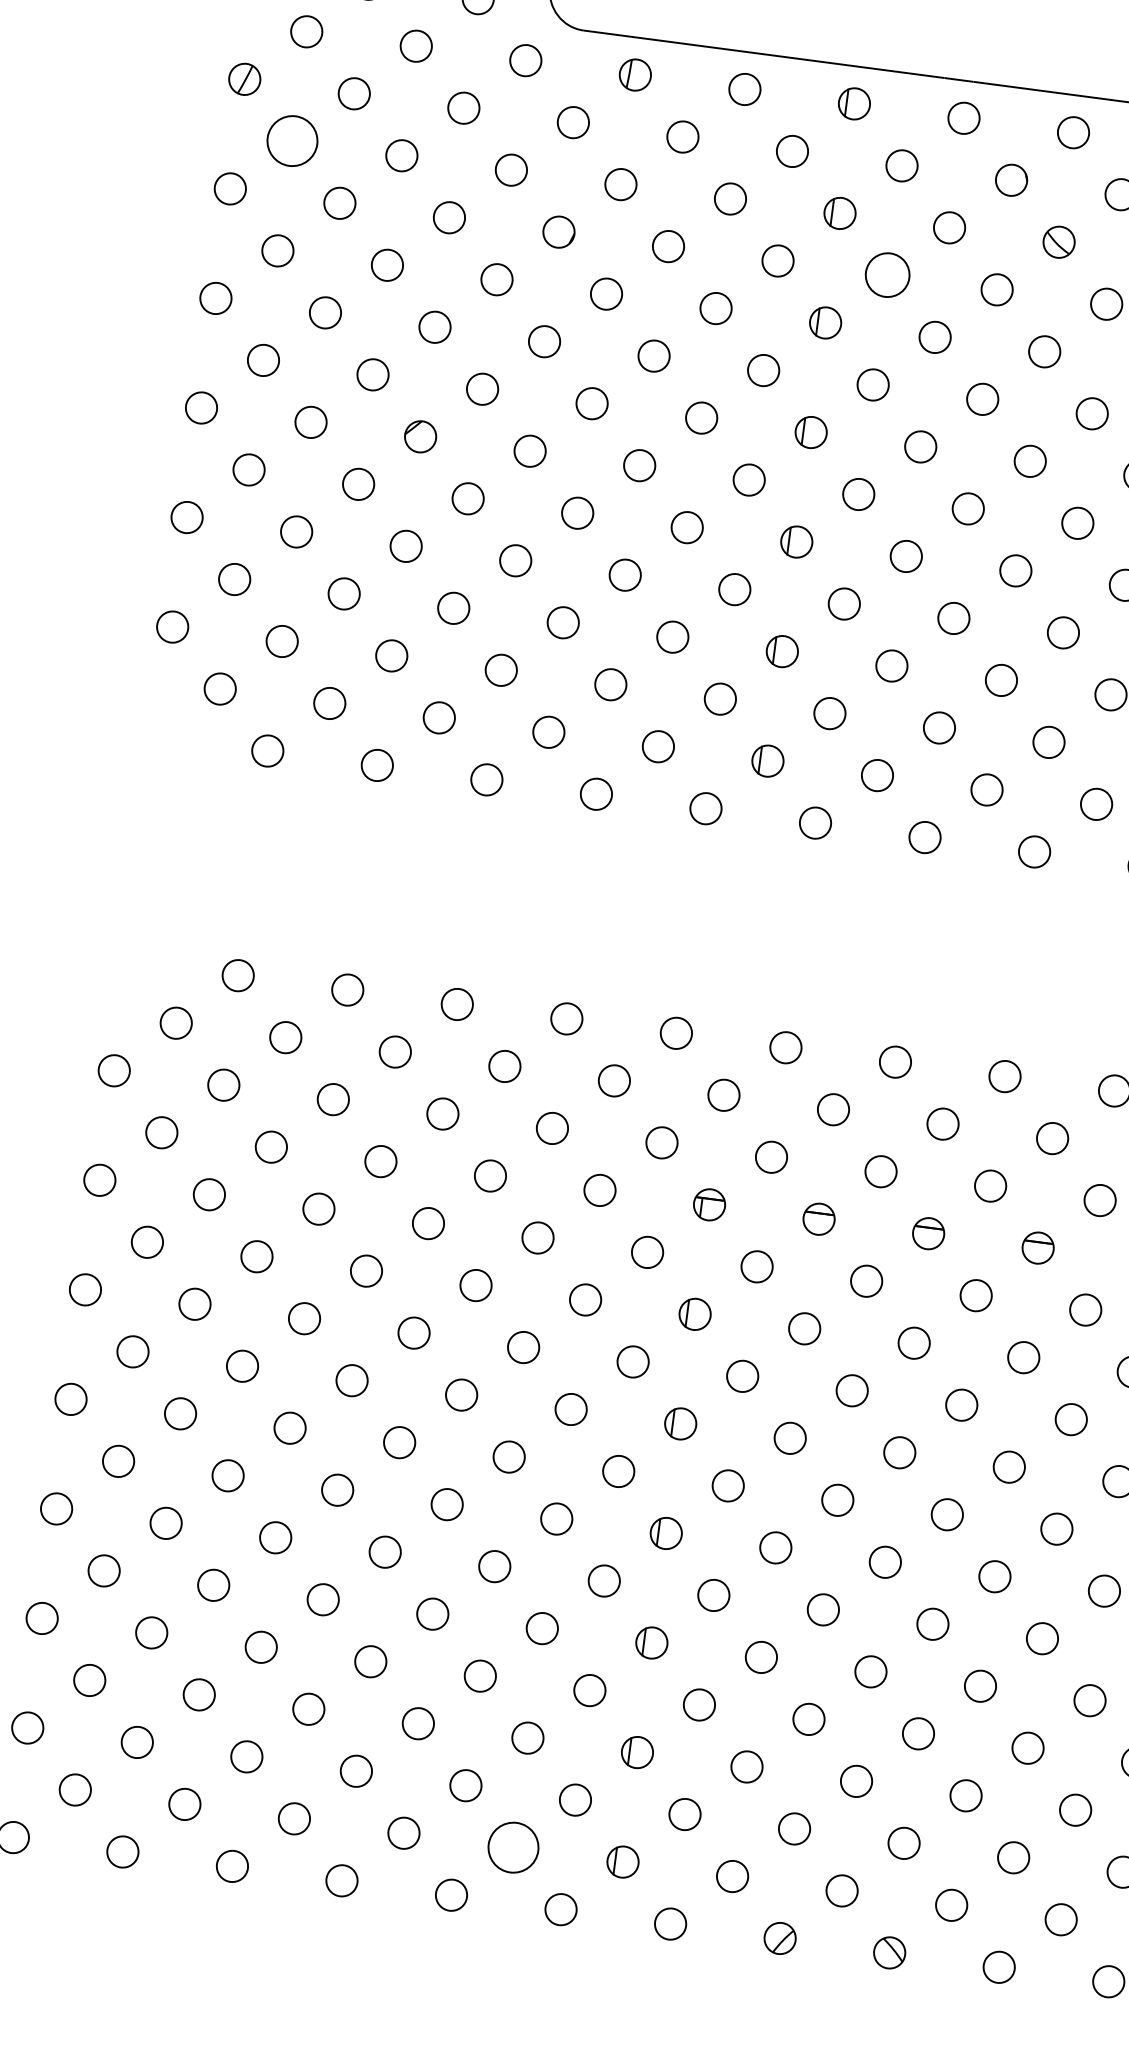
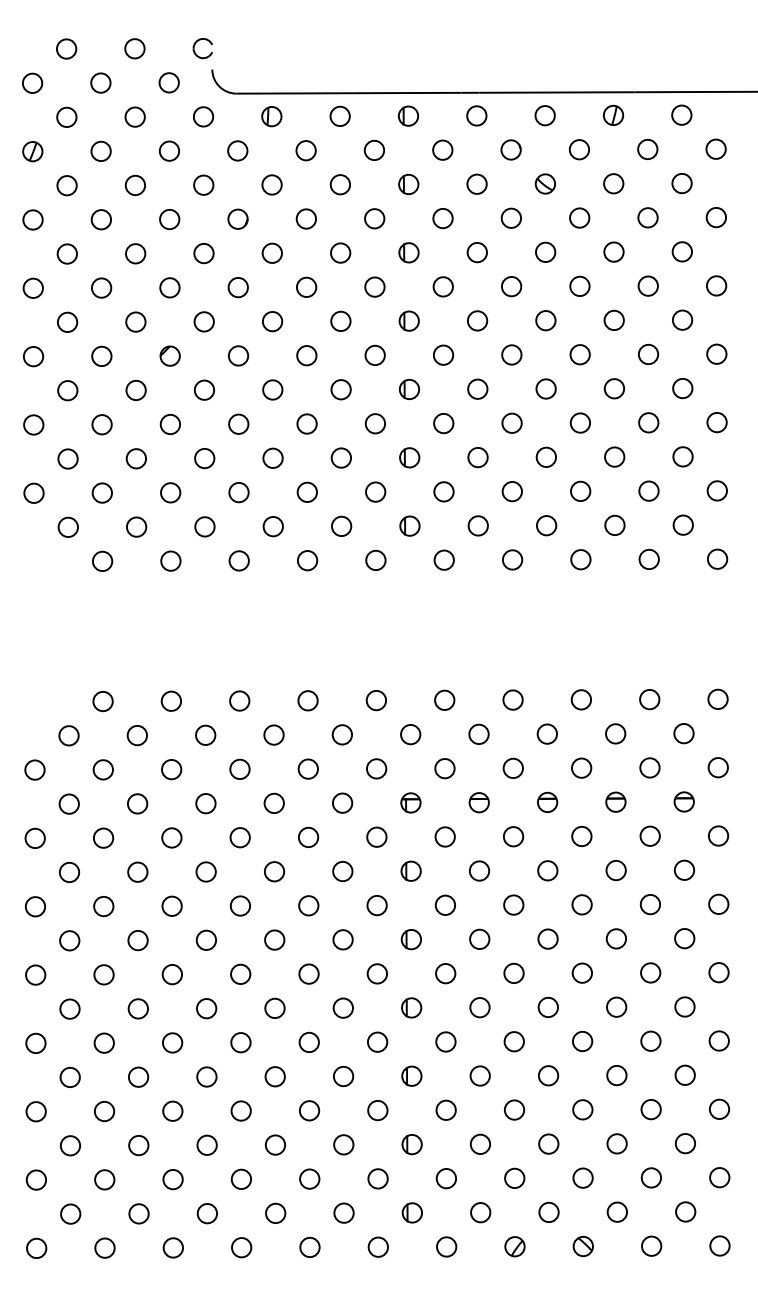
circle: (291, 140) -> (66, 185), size x0.62
circle: (886, 275) -> (442, 218), size x0.71
circle: (512, 1846) -> (343, 1212), size x0.62

